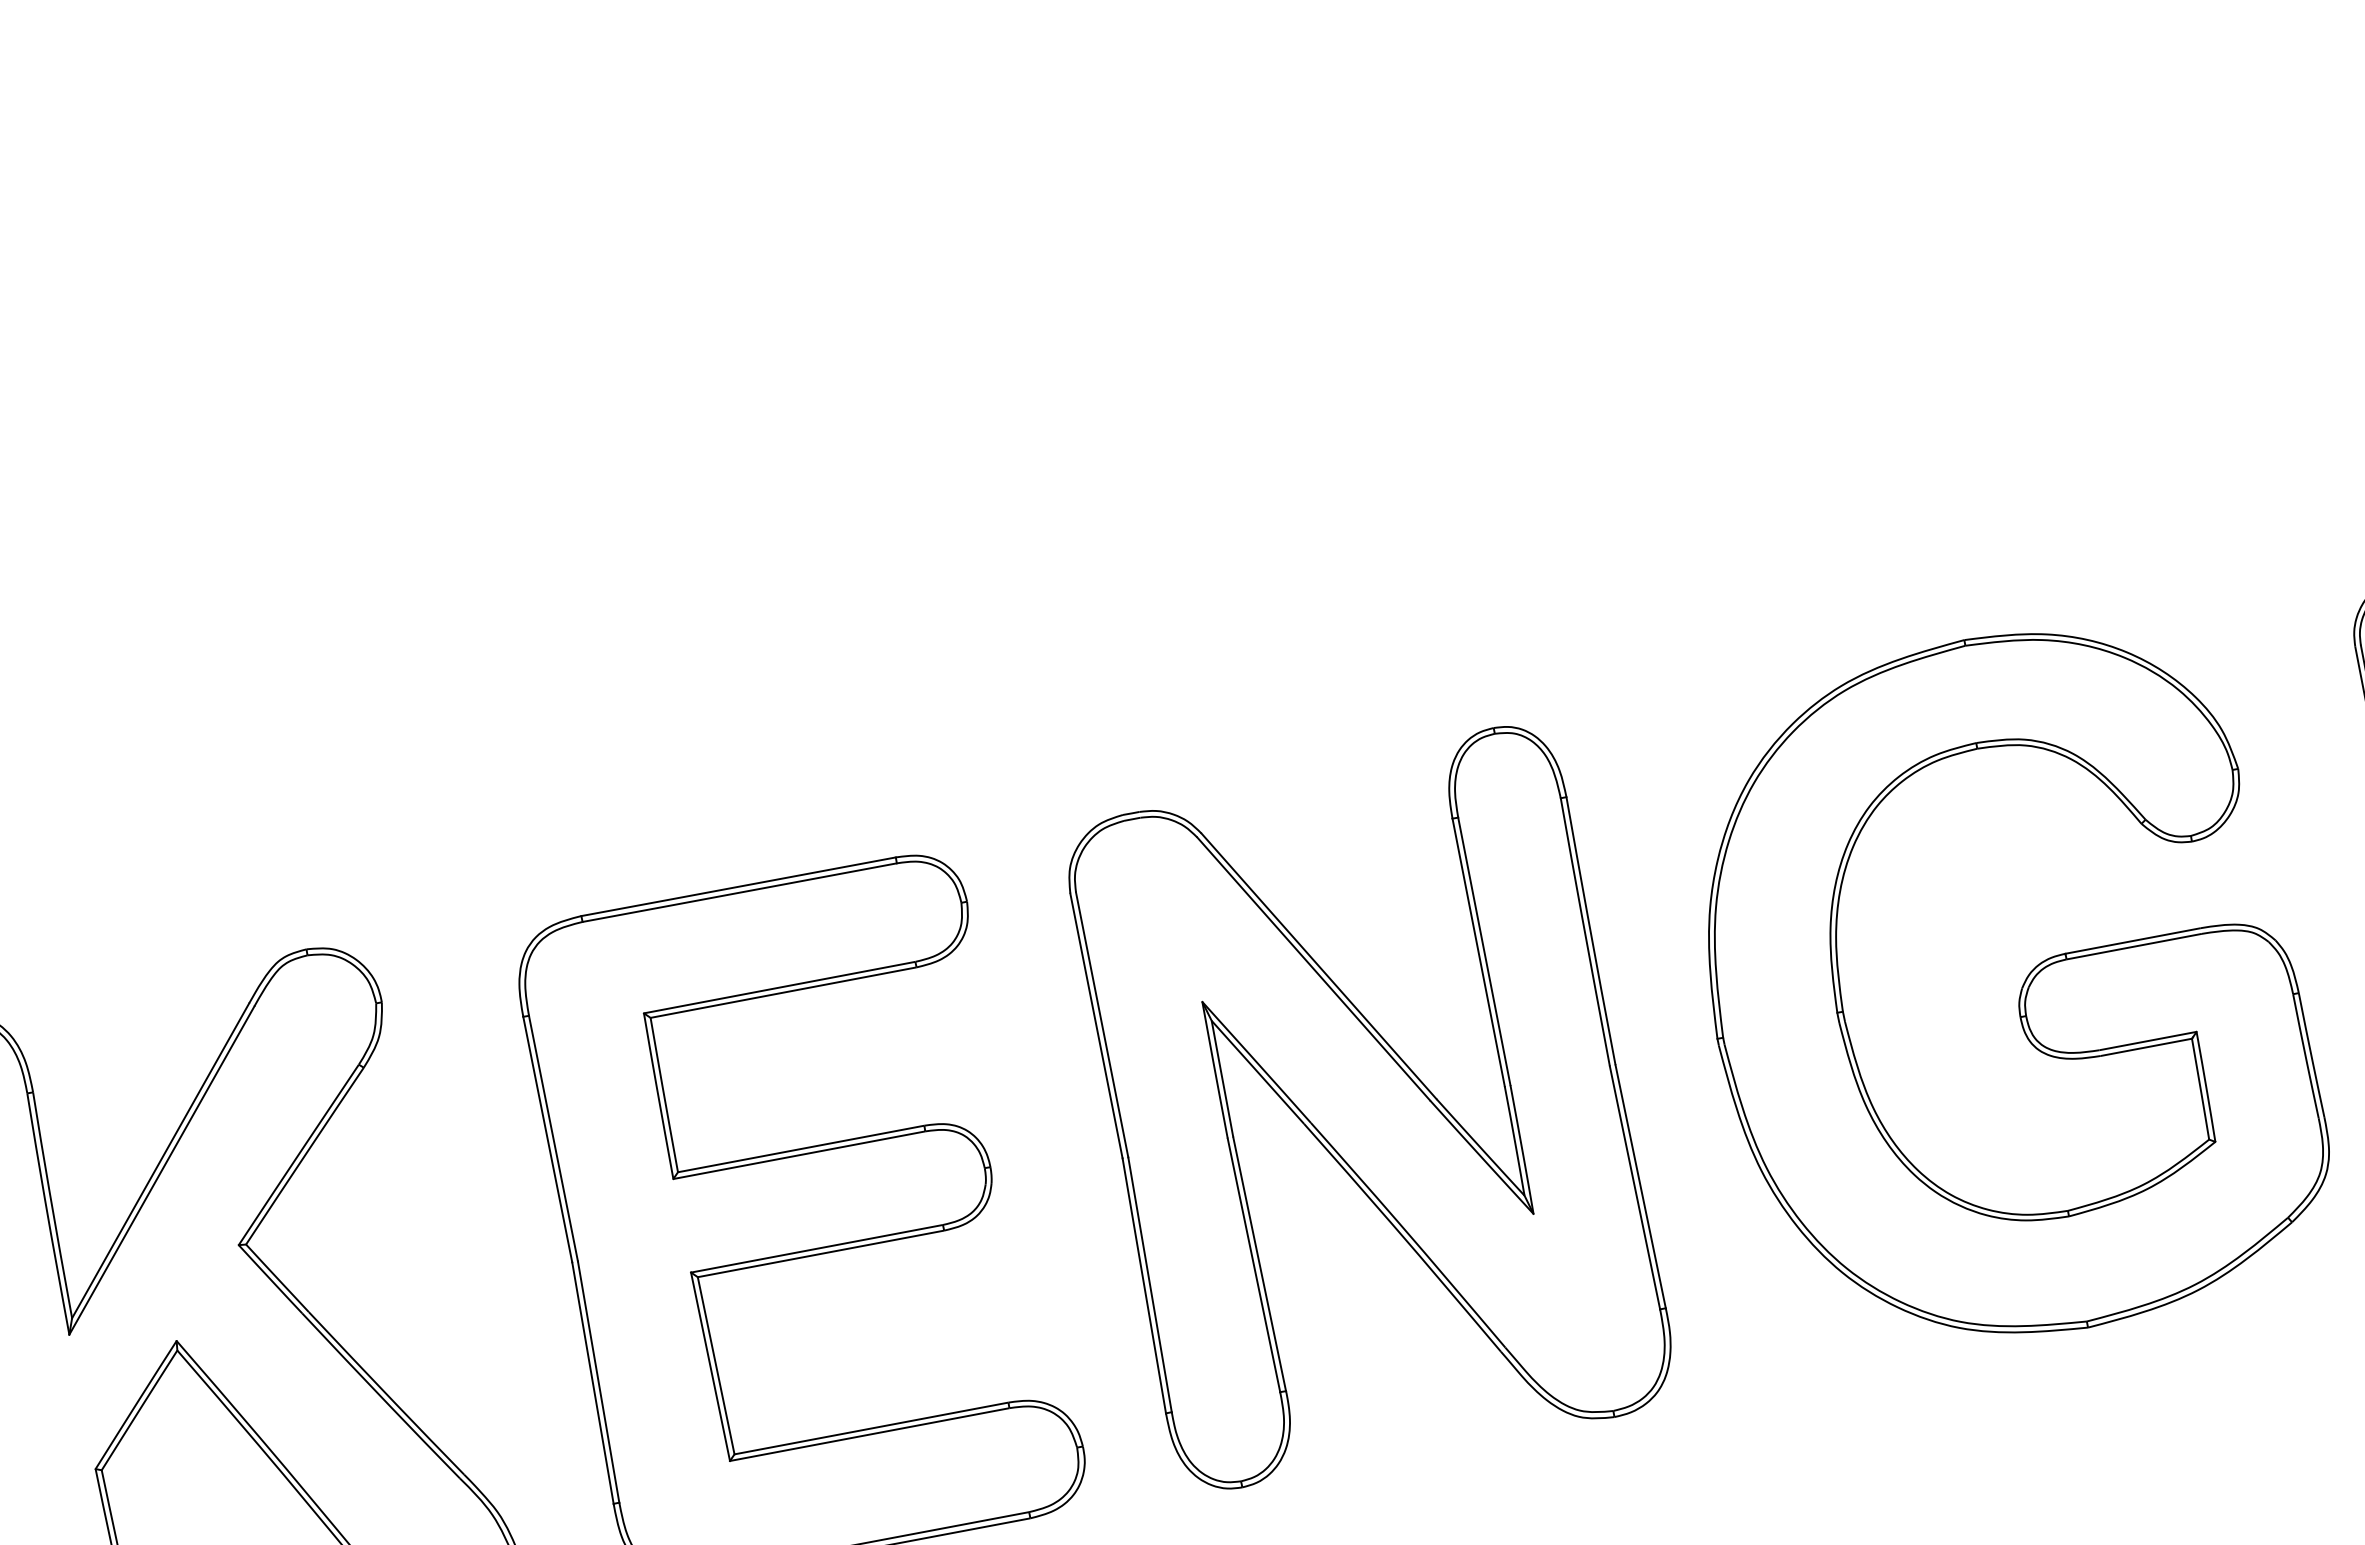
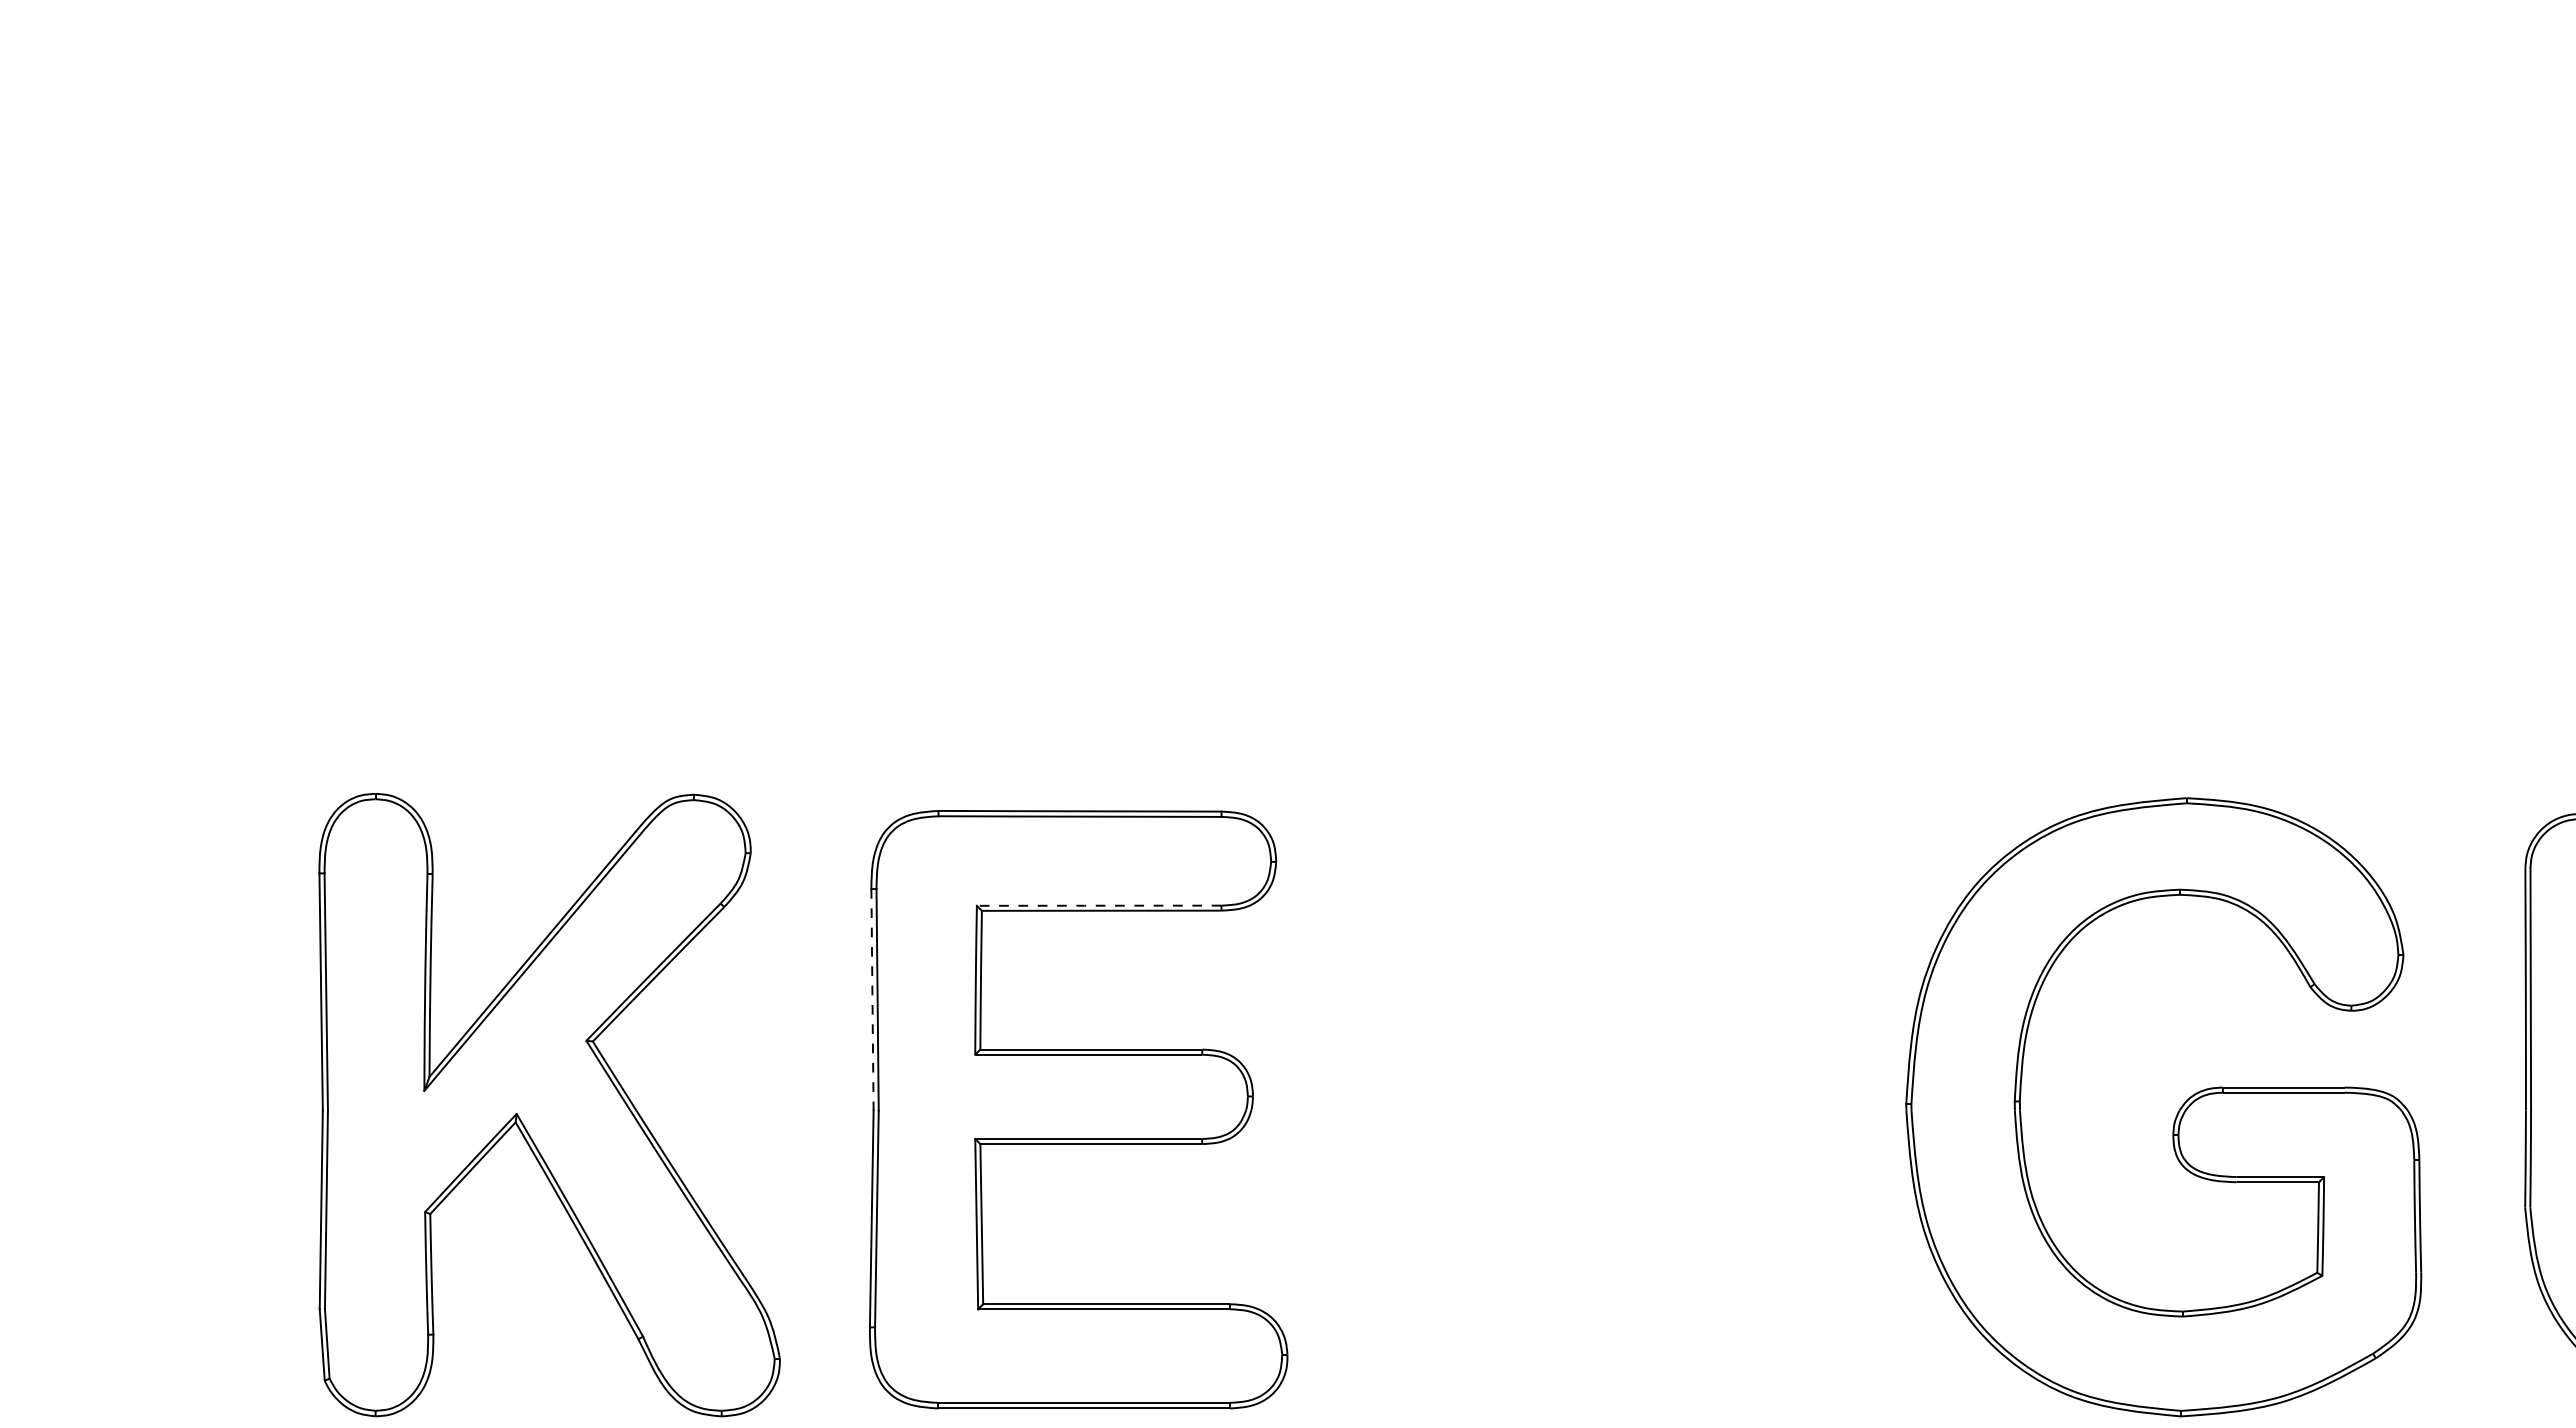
line: (778, 987) -> (1098, 905), solid -> dashed
part: (1368, 1107) -> (1591, 1106), removed
line: (547, 1139) -> (872, 999), solid -> dashed

